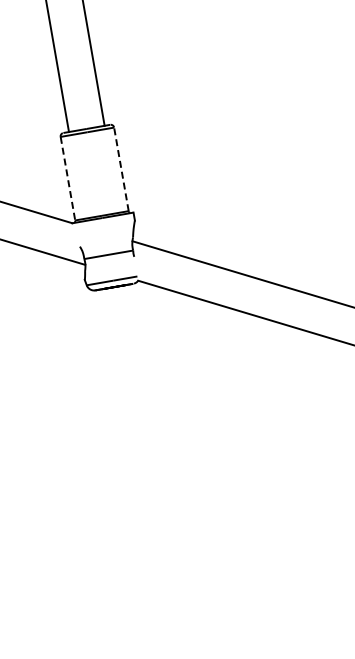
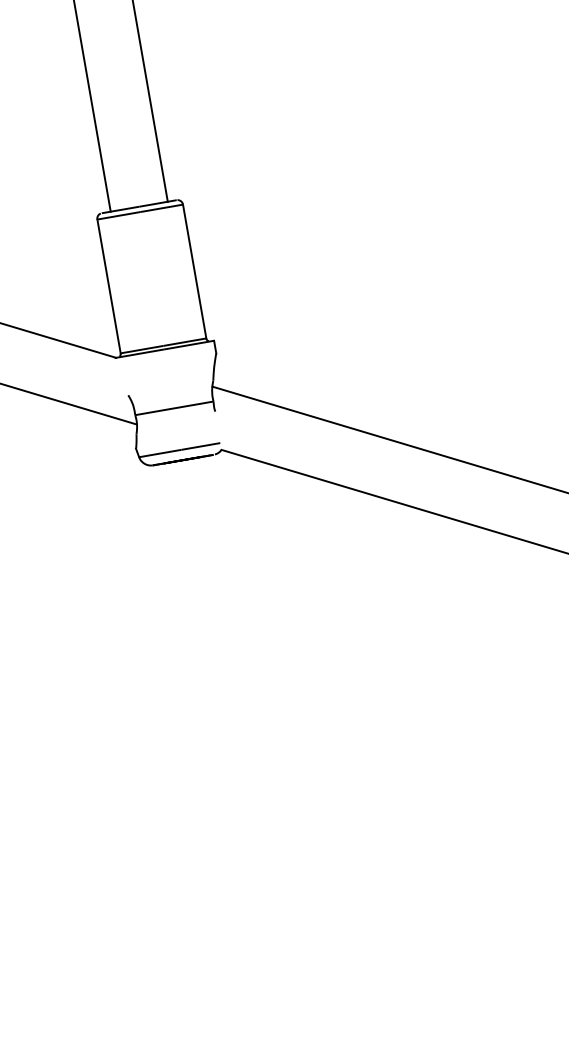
line: (121, 168) -> (194, 270), dashed -> solid
line: (68, 179) -> (109, 287), dashed -> solid

